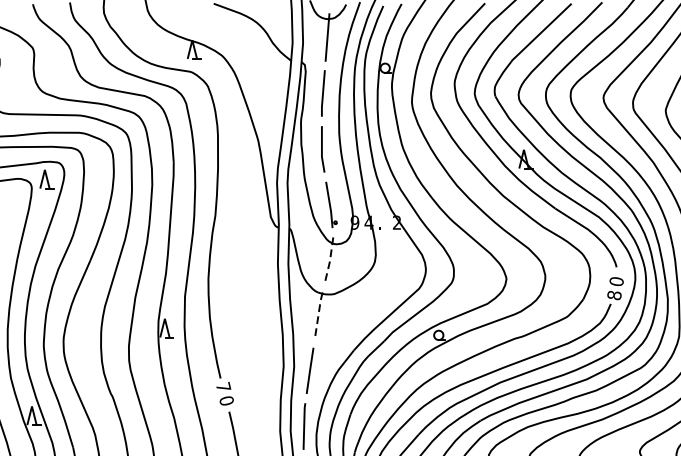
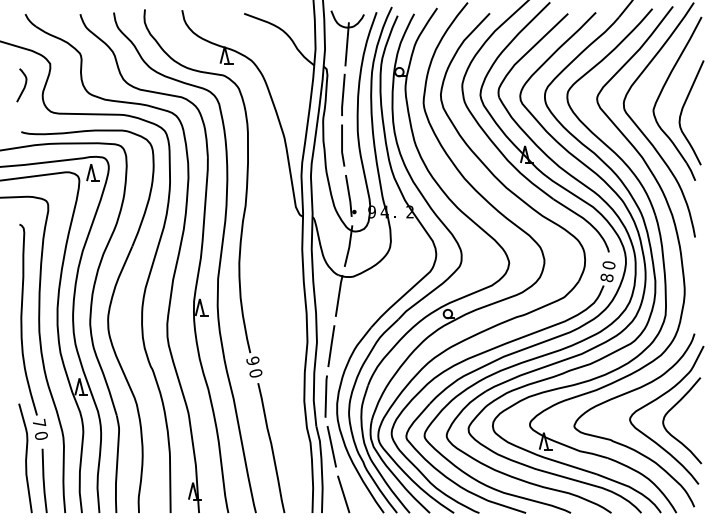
line: (330, 261) -> (349, 247), dashed -> solid
line: (319, 314) -> (339, 295), dashed -> solid
text: (222, 386) -> (252, 360), 7 -> 9

